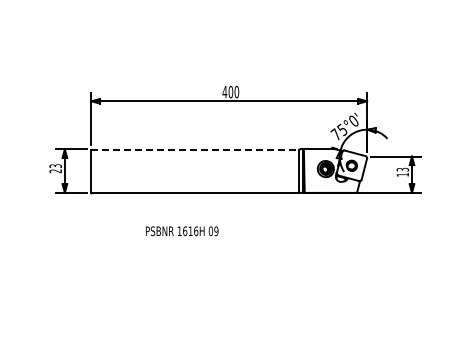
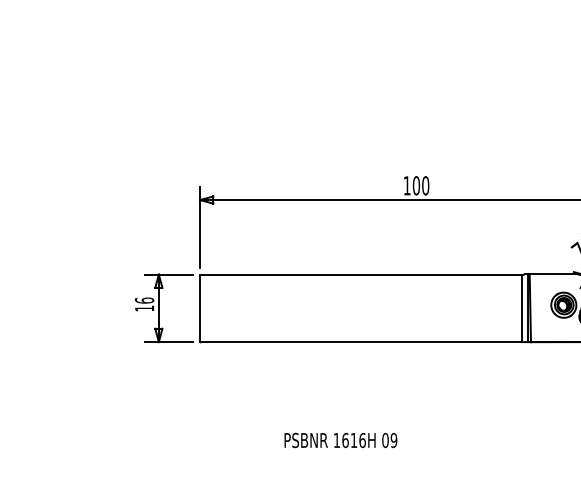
text: (224, 92) -> (406, 186), 400 -> 100
line: (195, 149) -> (361, 274), dashed -> solid
text: (55, 168) -> (144, 304), 23 -> 16
text: (182, 231) -> (341, 440), moved

